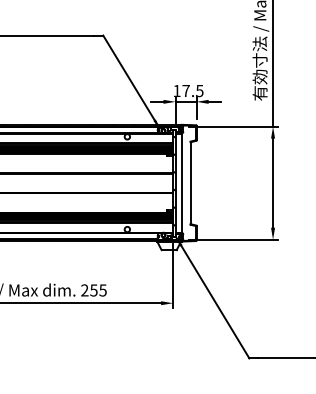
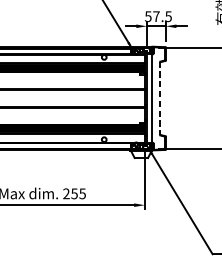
text: (176, 91) -> (147, 17), 17.5 -> 57.5
line: (190, 183) -> (160, 98), solid -> dashed

